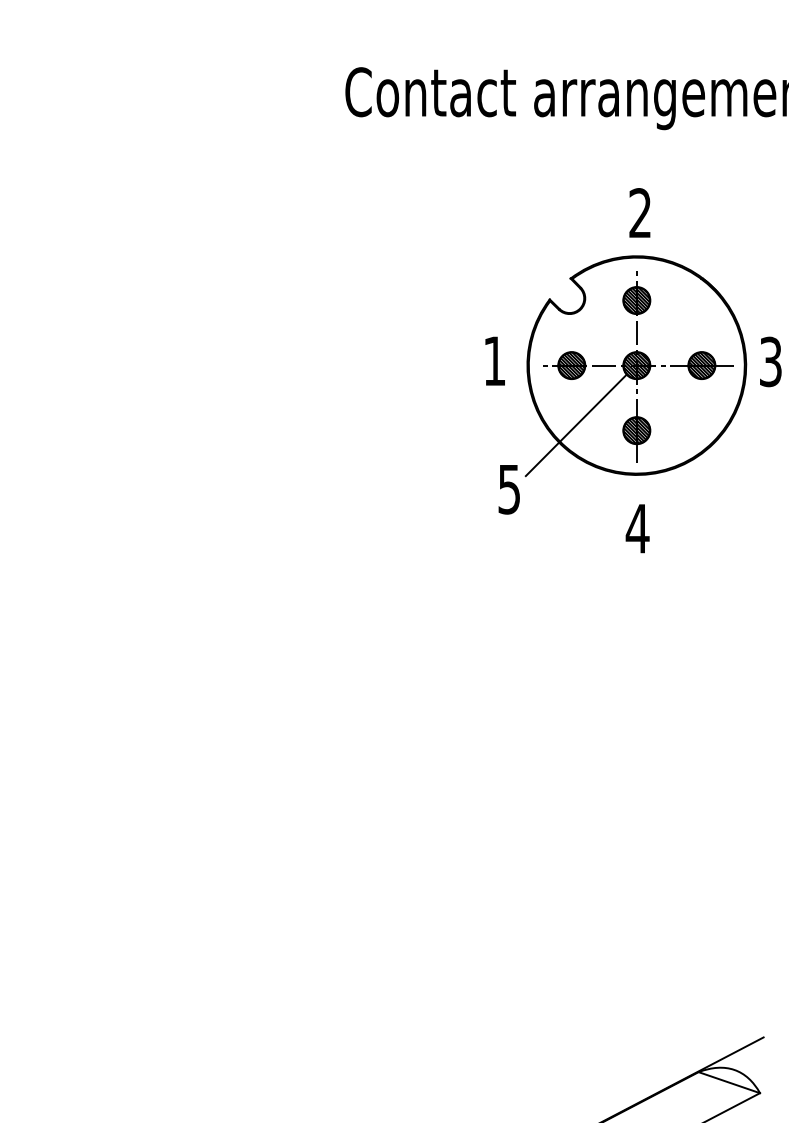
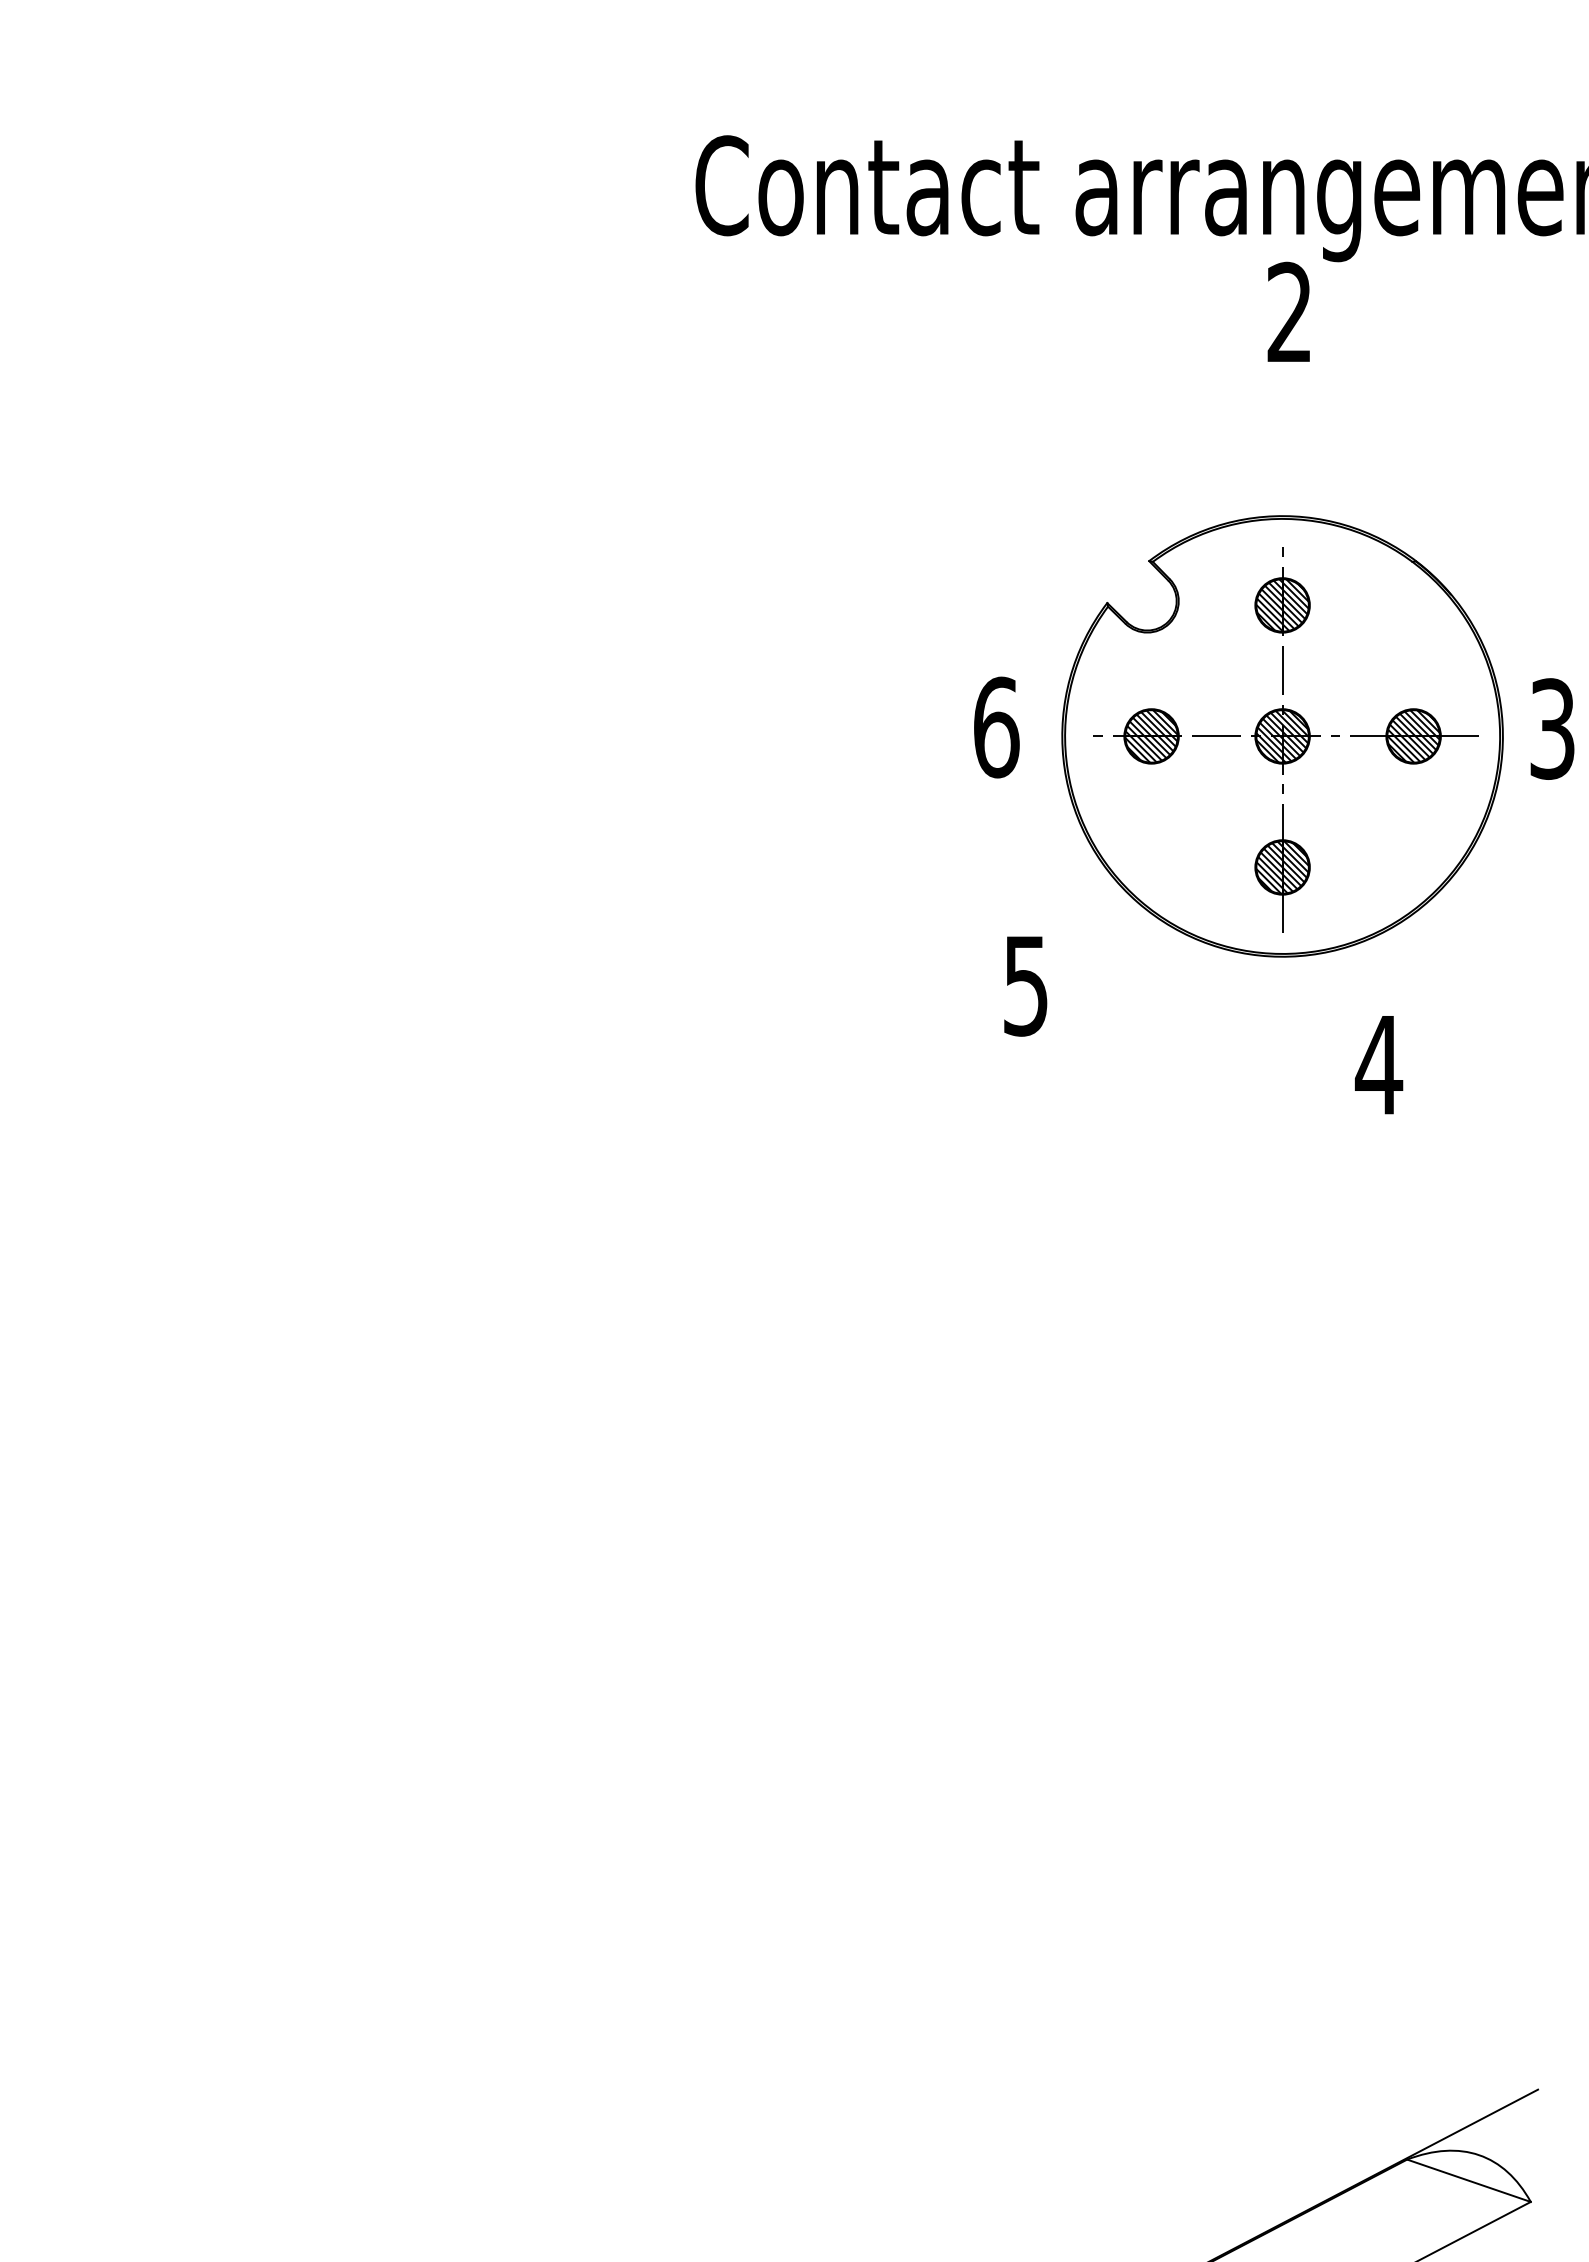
text: (639, 212) -> (1288, 311), moved
text: (494, 361) -> (995, 728), 1 -> 6
line: (575, 425) -> (1159, 857), removed
text: (637, 528) -> (1378, 1064), moved

